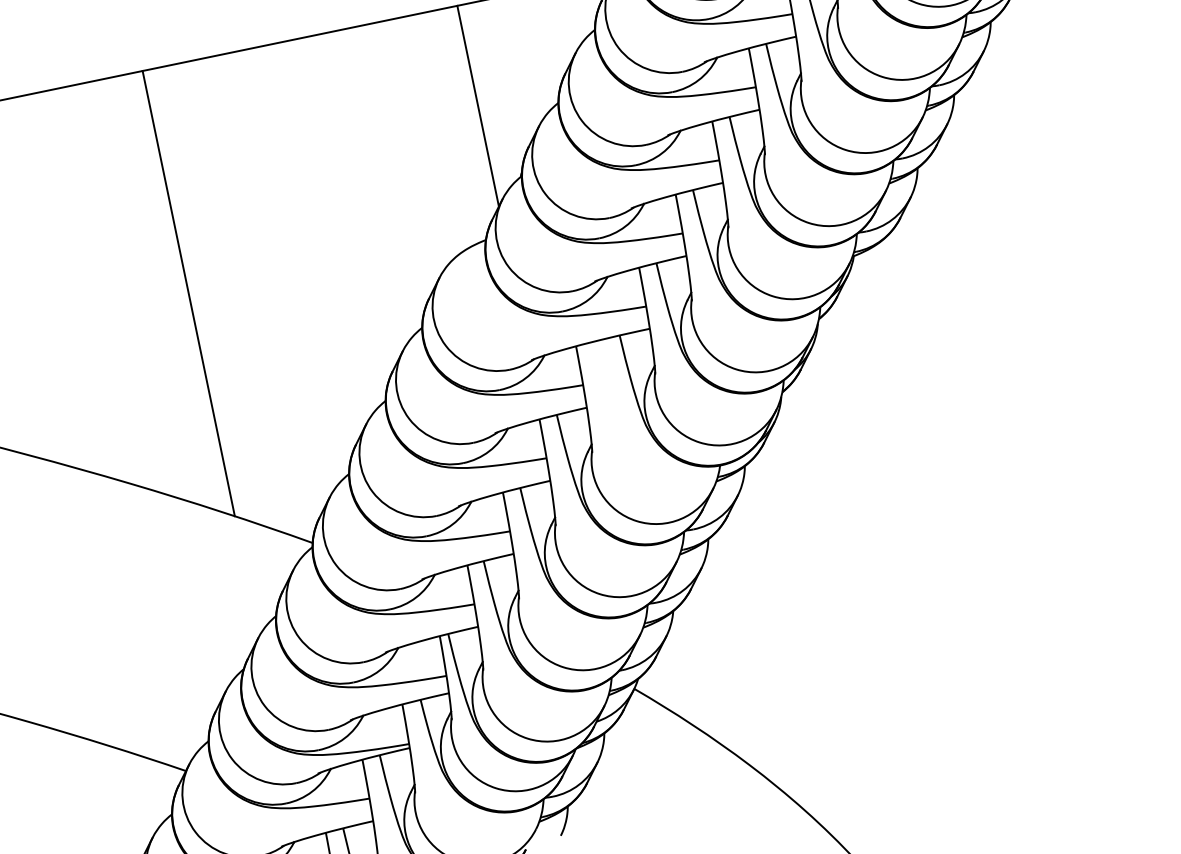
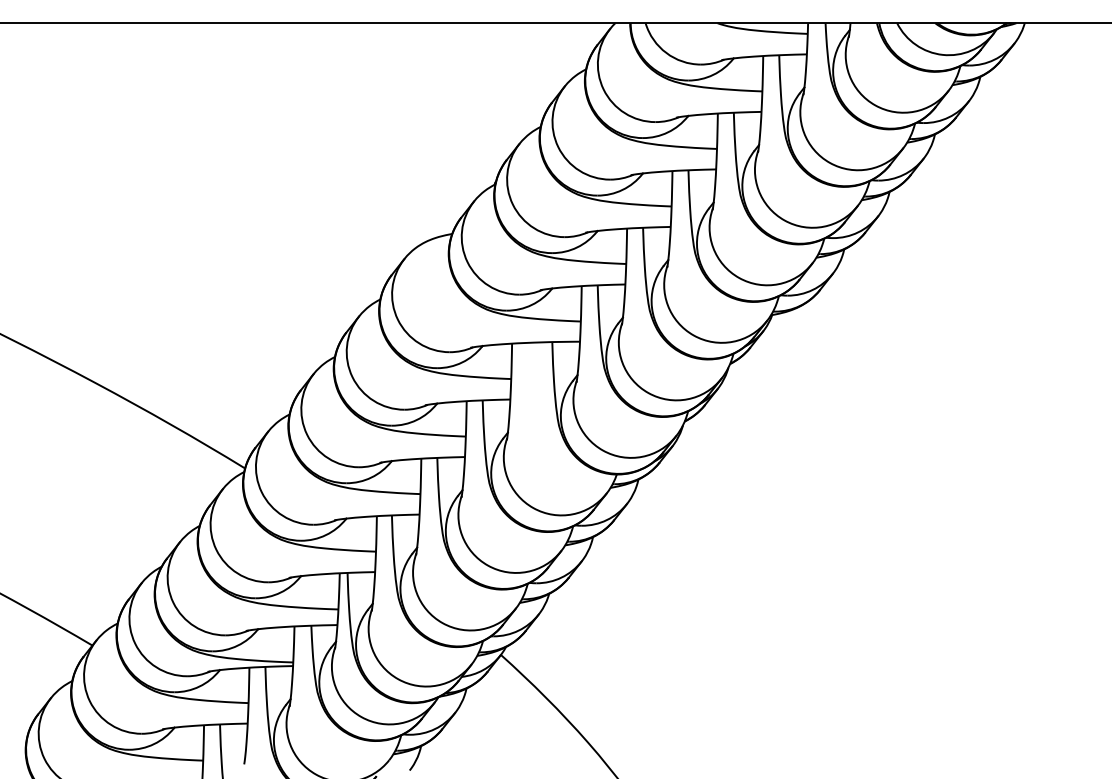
line: (477, 105) -> (469, 114), removed
line: (188, 293) -> (181, 226), removed

